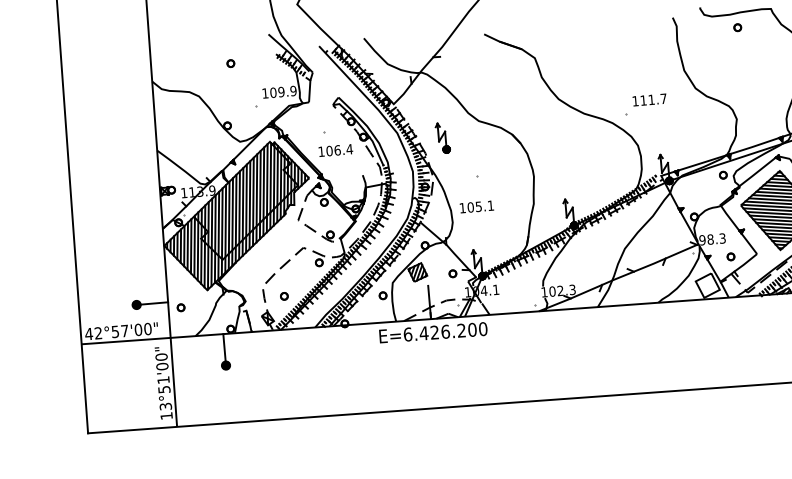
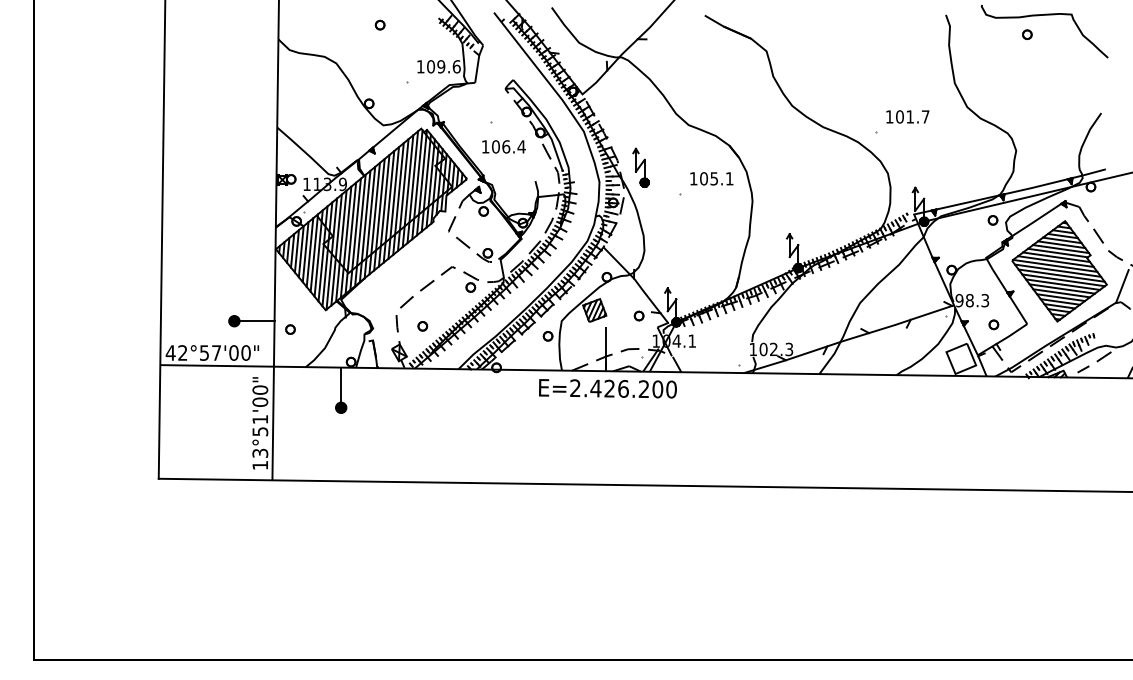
text: (293, 90) -> (456, 66), 109.9 -> 109.6
text: (643, 100) -> (899, 116), 111.7 -> 101.7
part: (442, 137) -> (640, 167), moved
text: (476, 206) -> (711, 178), moved
text: (408, 334) -> (575, 388), E=6.426.200 -> E=2.426.200

